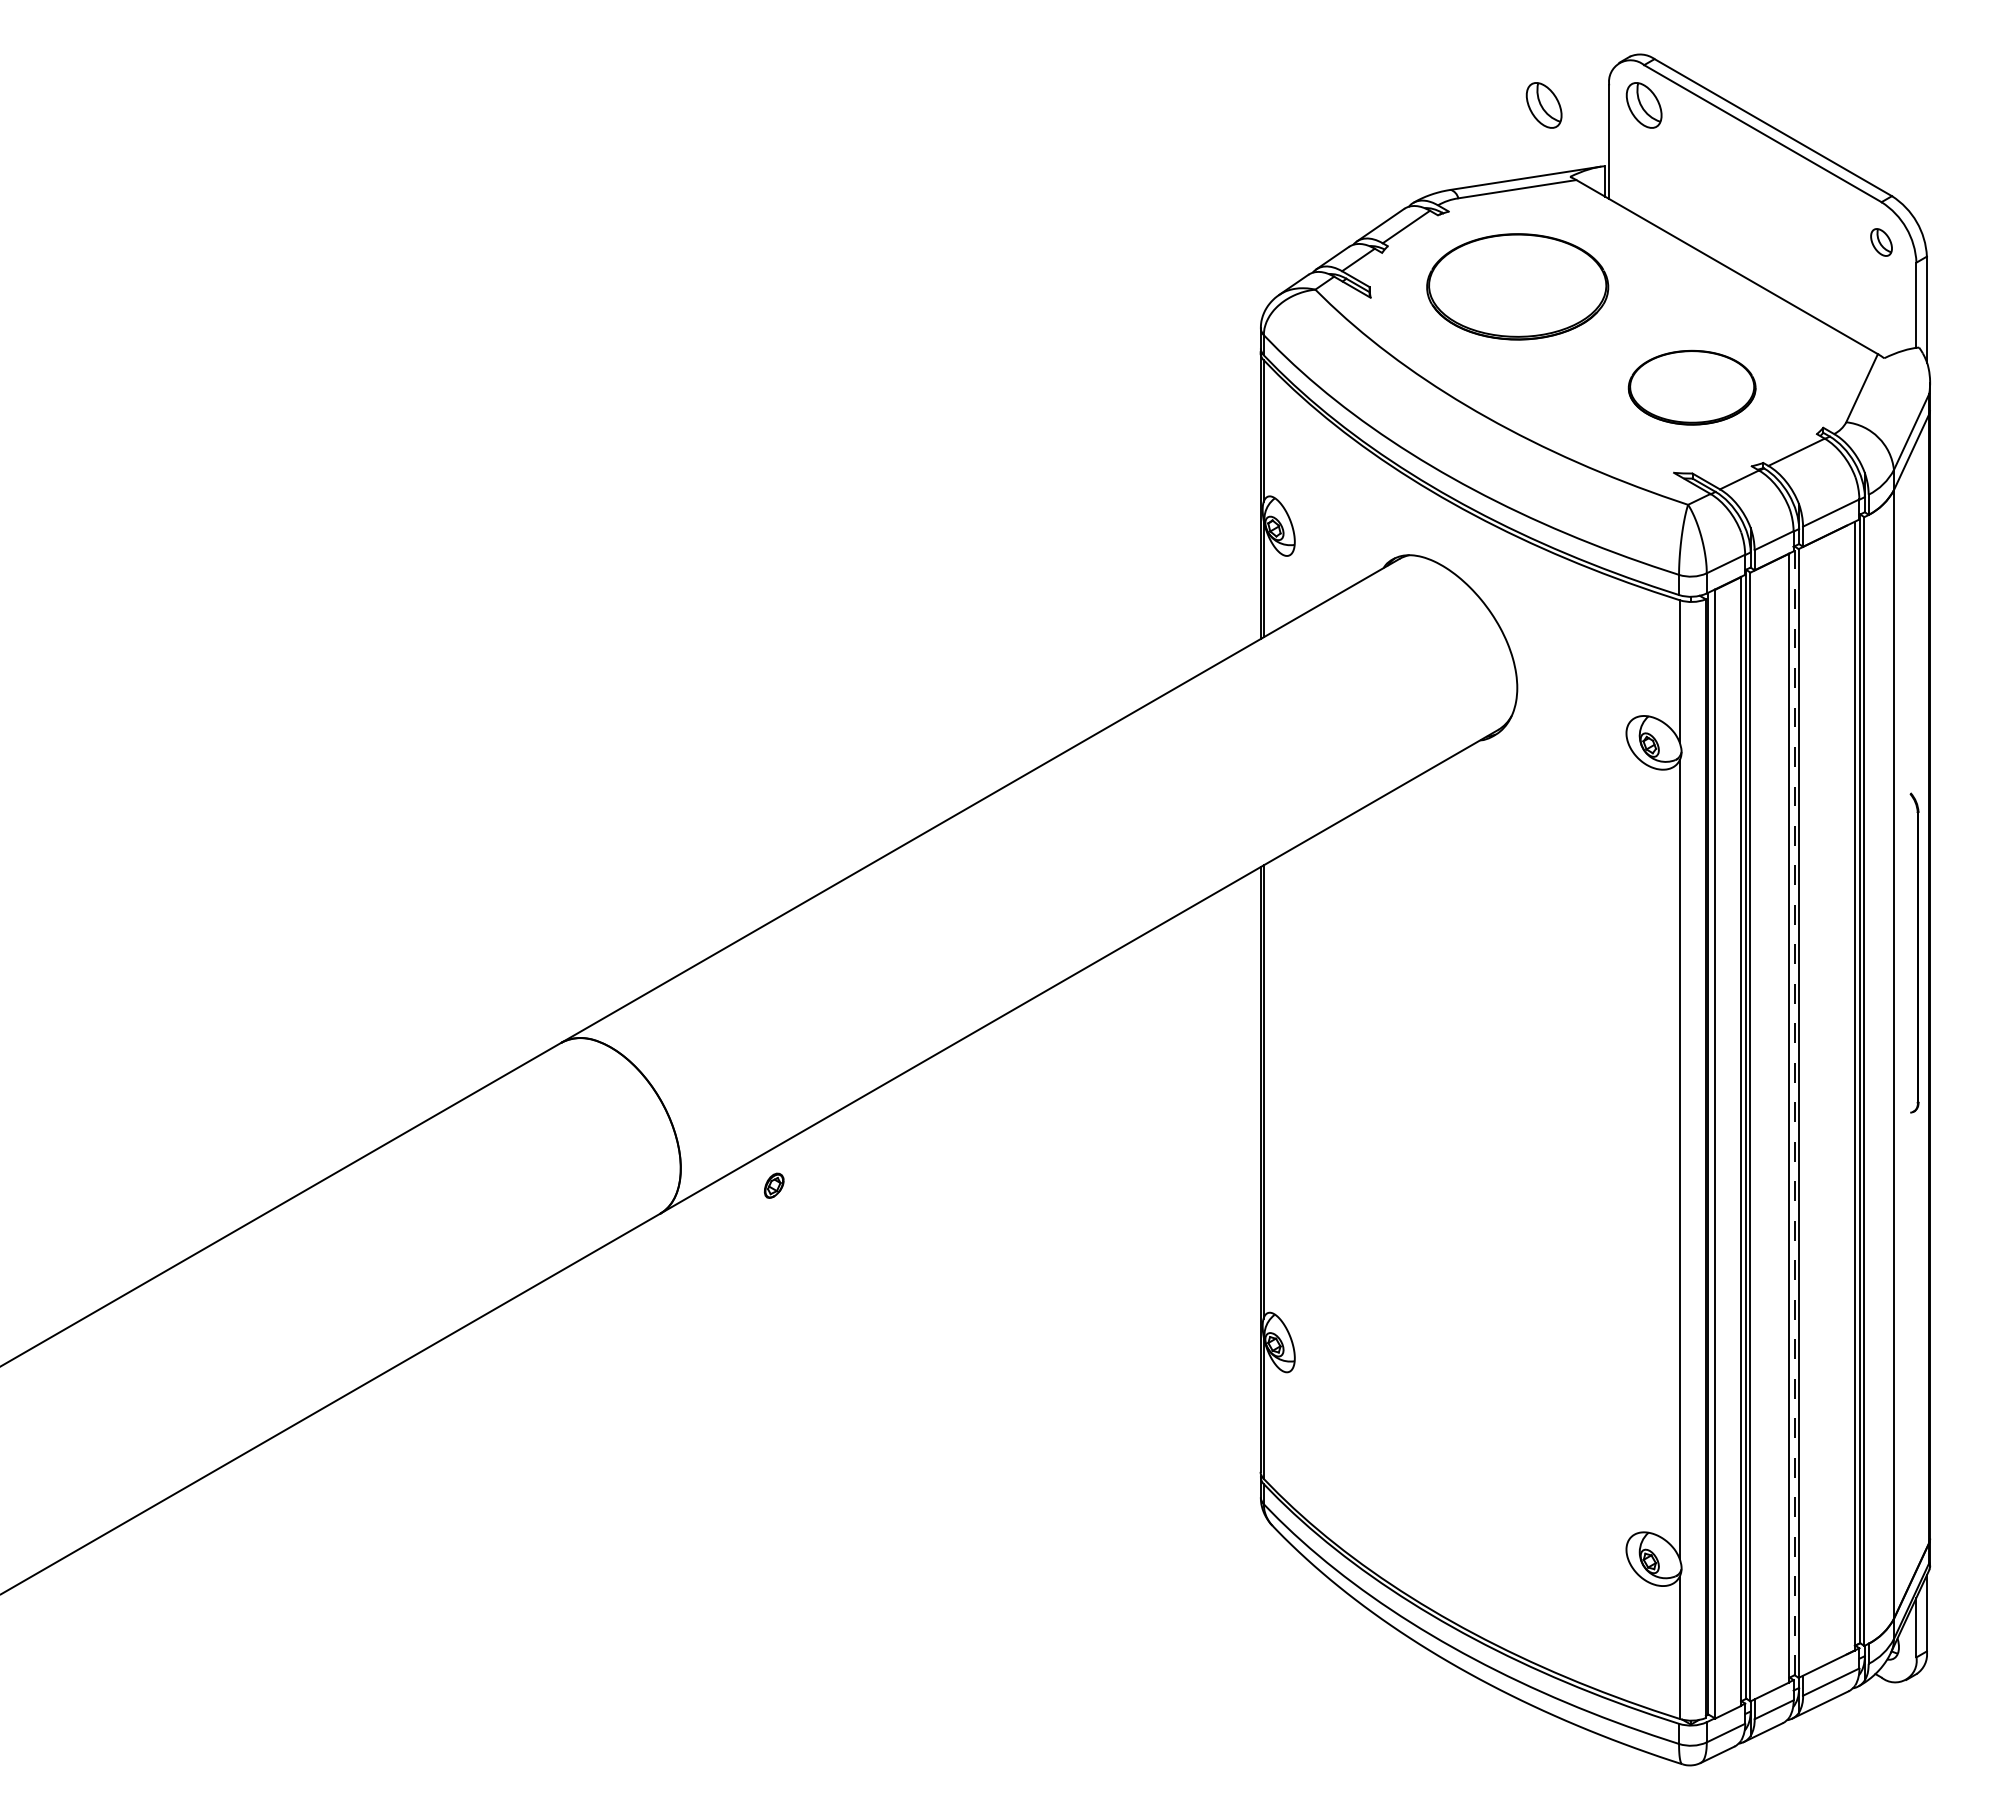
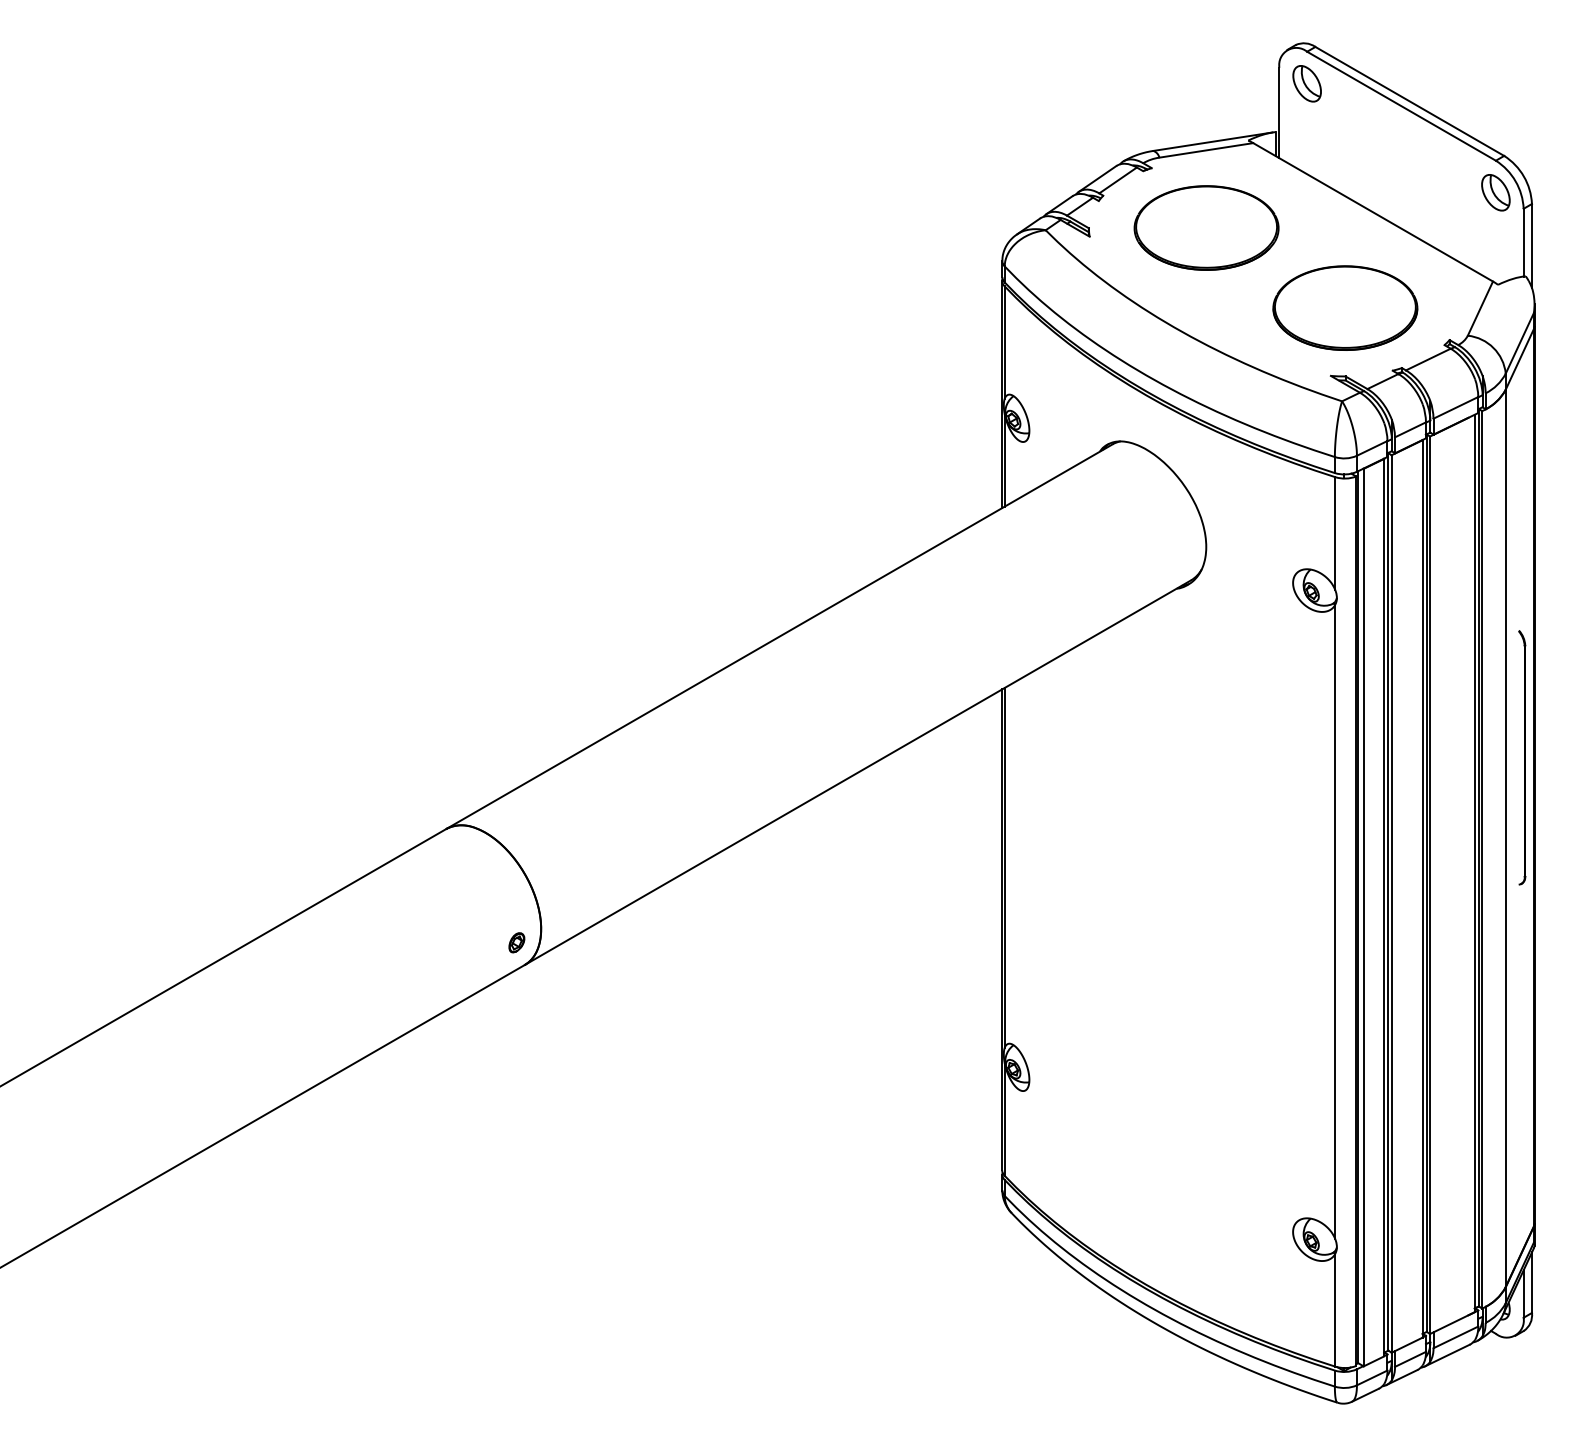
part: (1543, 105) -> (1227, 83), removed
part: (1881, 242) -> (1495, 192), size x1.67
part: (1691, 387) -> (1344, 308), size x1.43
line: (1794, 1110) -> (1426, 882), dashed -> solid
part: (773, 1185) -> (516, 942), moved

